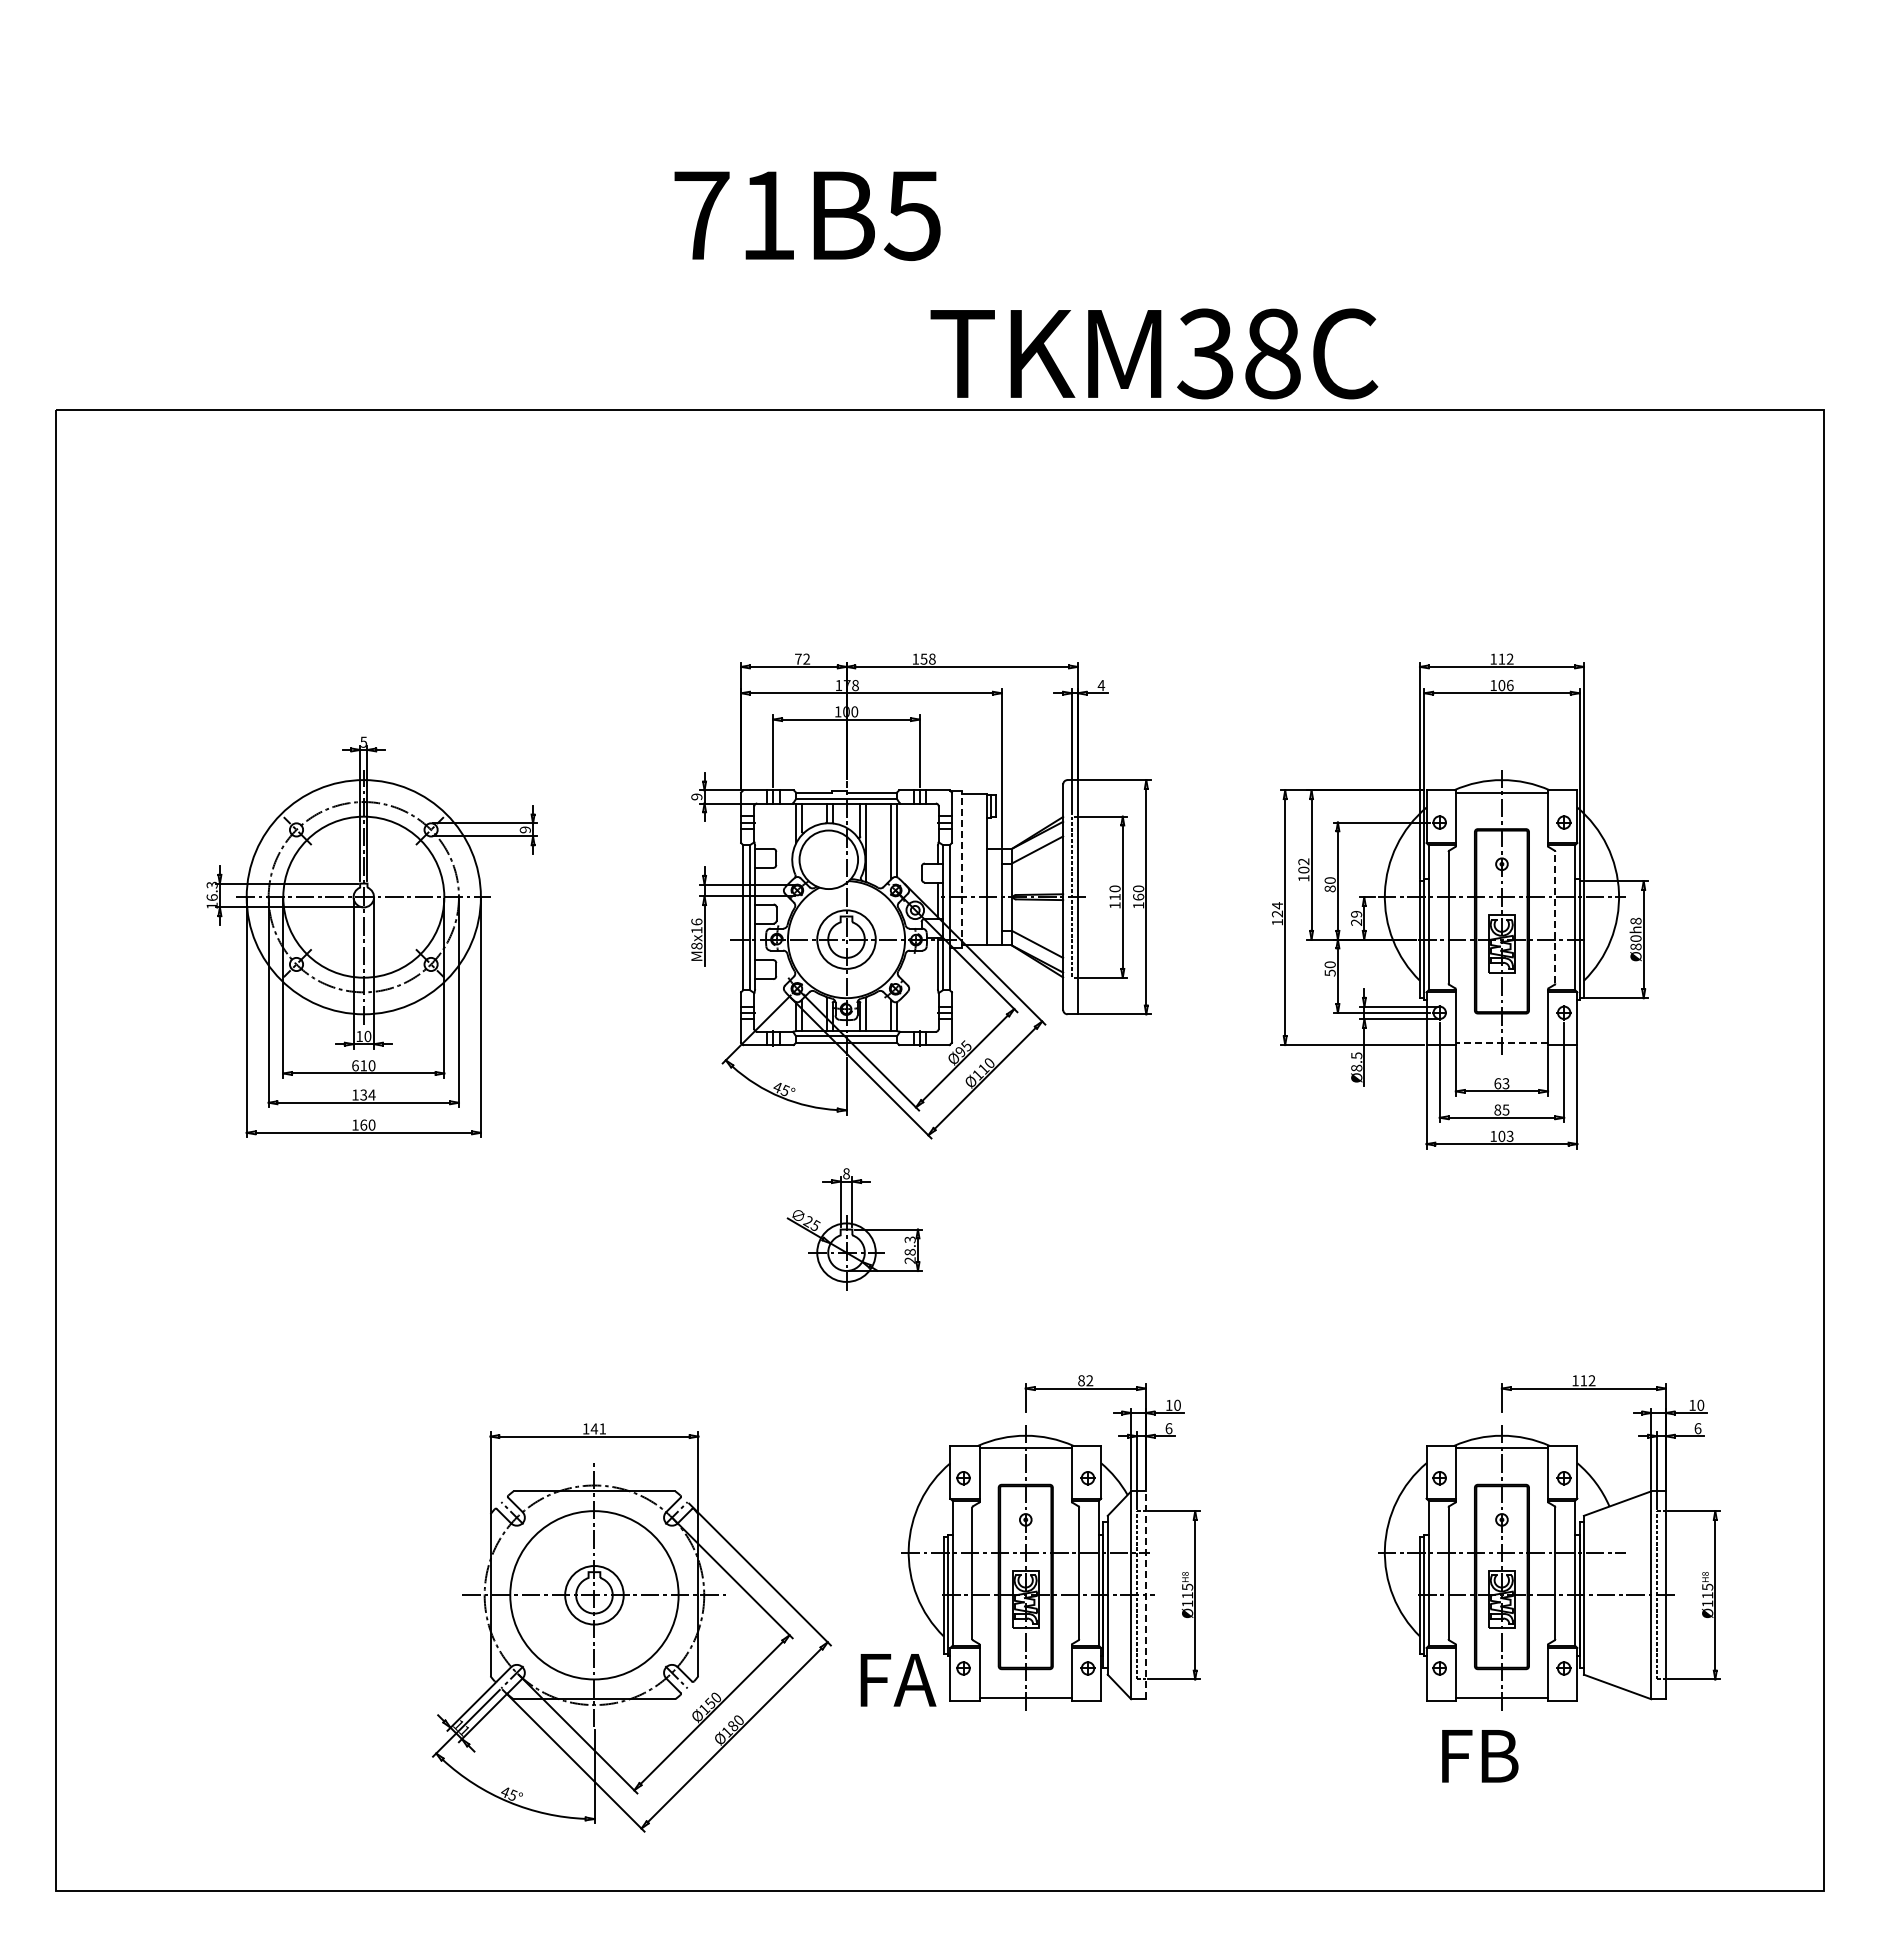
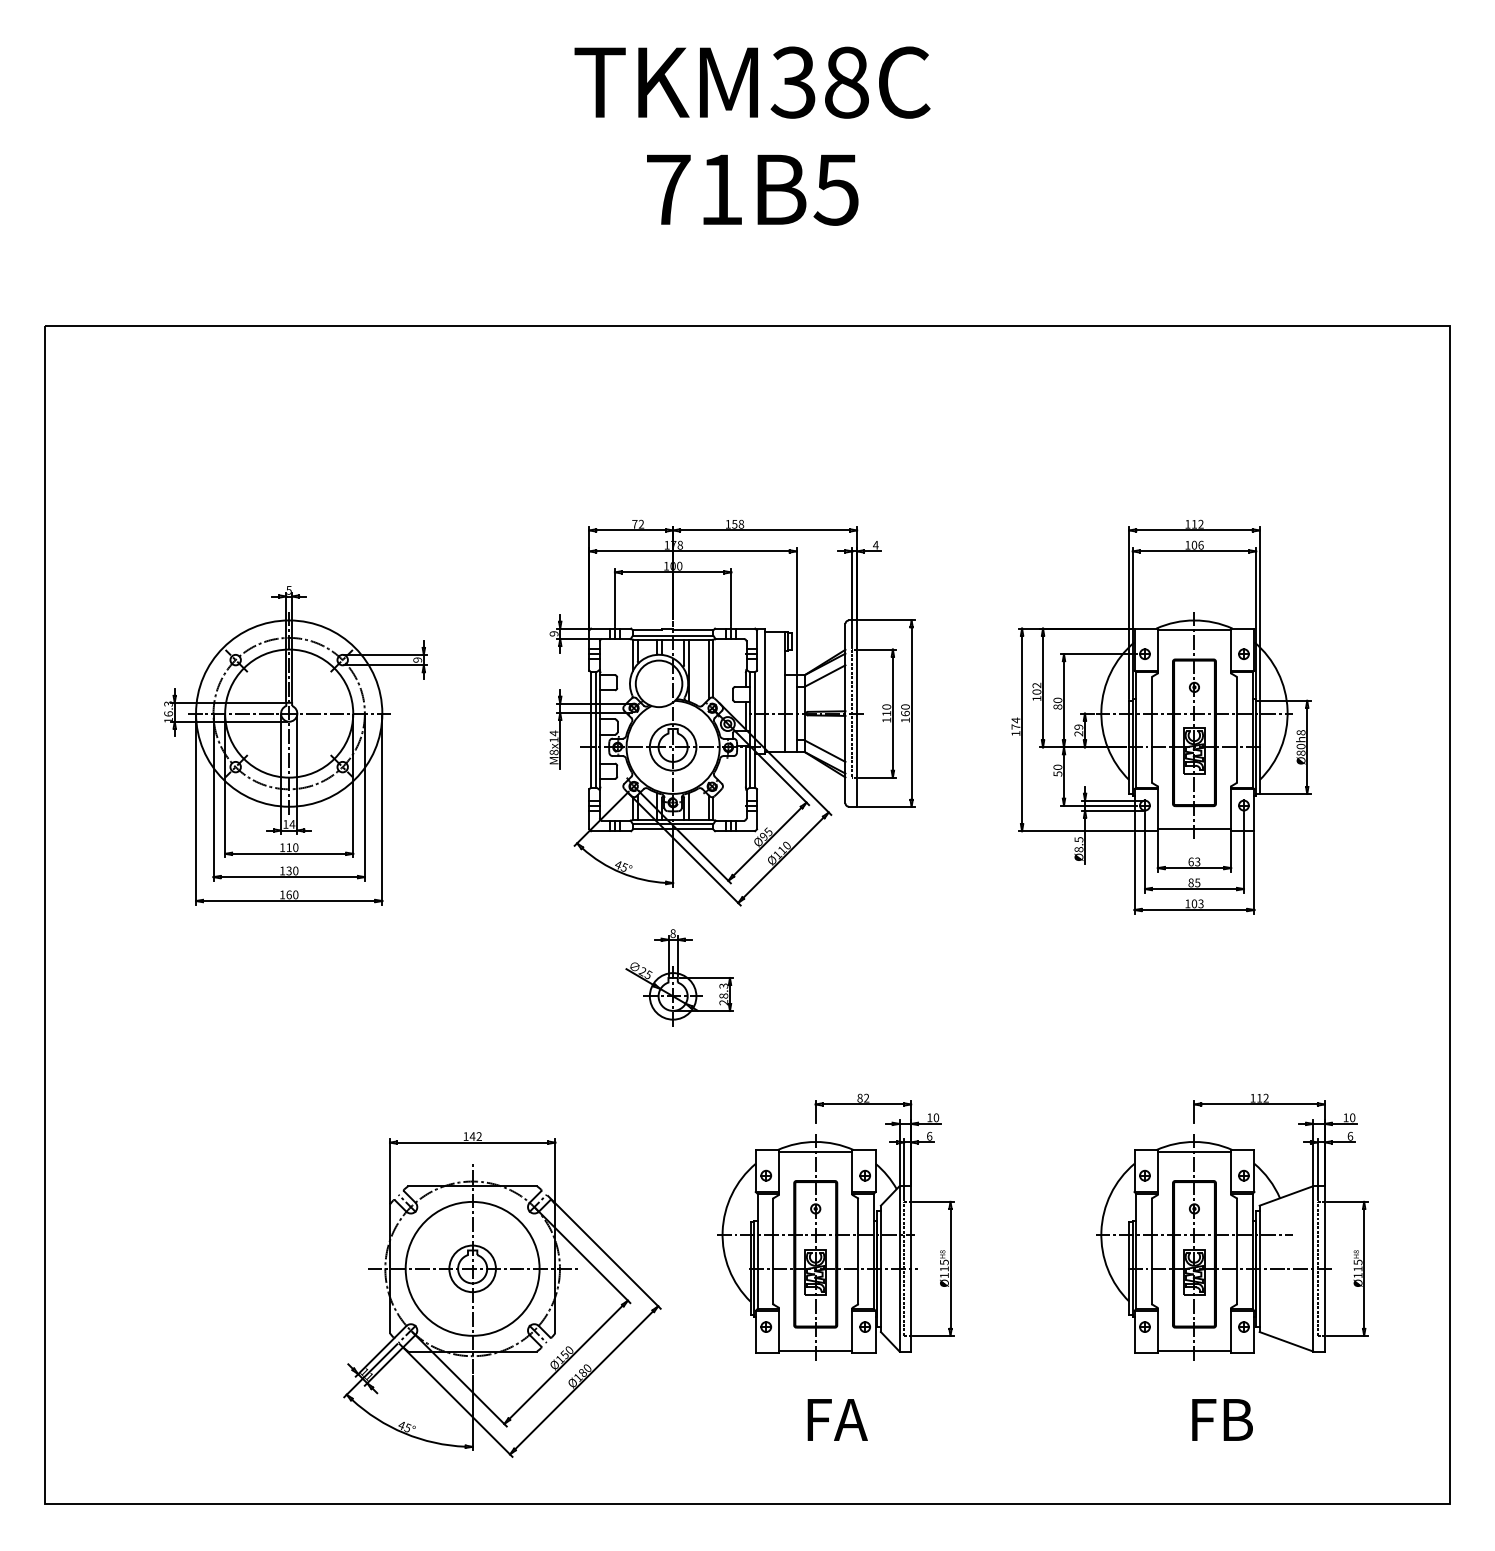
text: (807, 215) -> (752, 189), moved
text: (1154, 353) -> (752, 82), moved
line: (962, 869) -> (765, 691), dashed -> solid
text: (1276, 913) -> (1015, 726), 124 -> 174
line: (1555, 917) -> (1237, 729), dashed -> solid
text: (696, 921) -> (553, 732), M8x16 -> M8x14
text: (367, 1036) -> (292, 824), 10 -> 14
line: (1501, 1042) -> (1194, 829), dashed -> solid
text: (355, 1065) -> (282, 847), 610 -> 110
text: (371, 1094) -> (295, 870), 134 -> 130
text: (602, 1428) -> (479, 1136), 141 -> 142
line: (1145, 1595) -> (910, 1269), dashed -> solid
text: (898, 1680) -> (837, 1420), moved
text: (1480, 1756) -> (1222, 1420), moved

